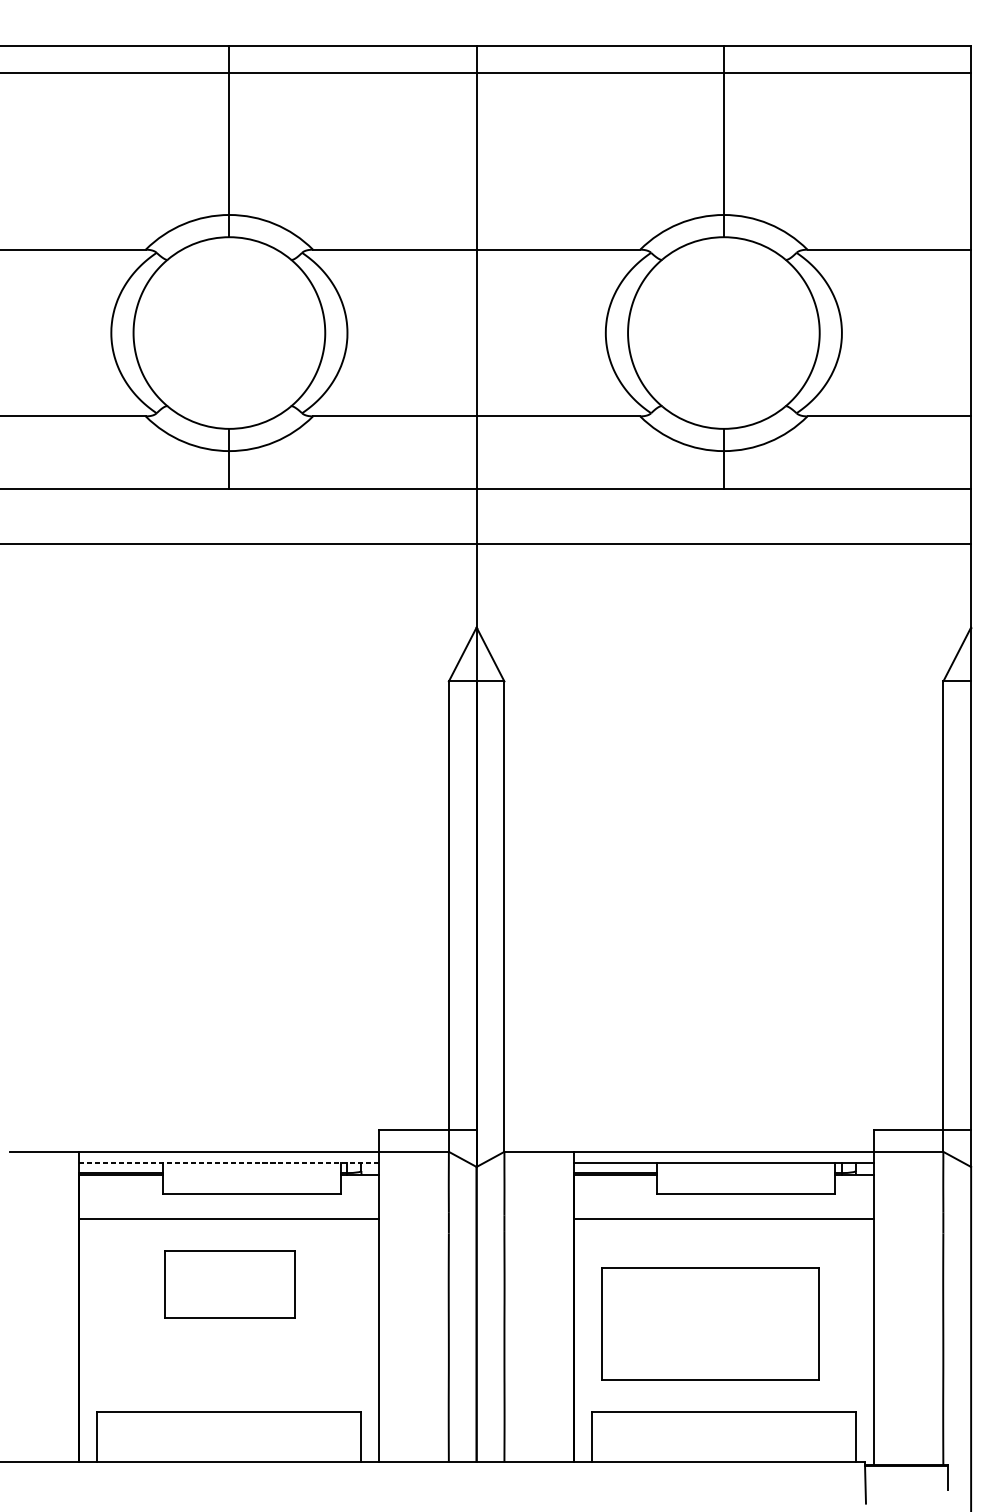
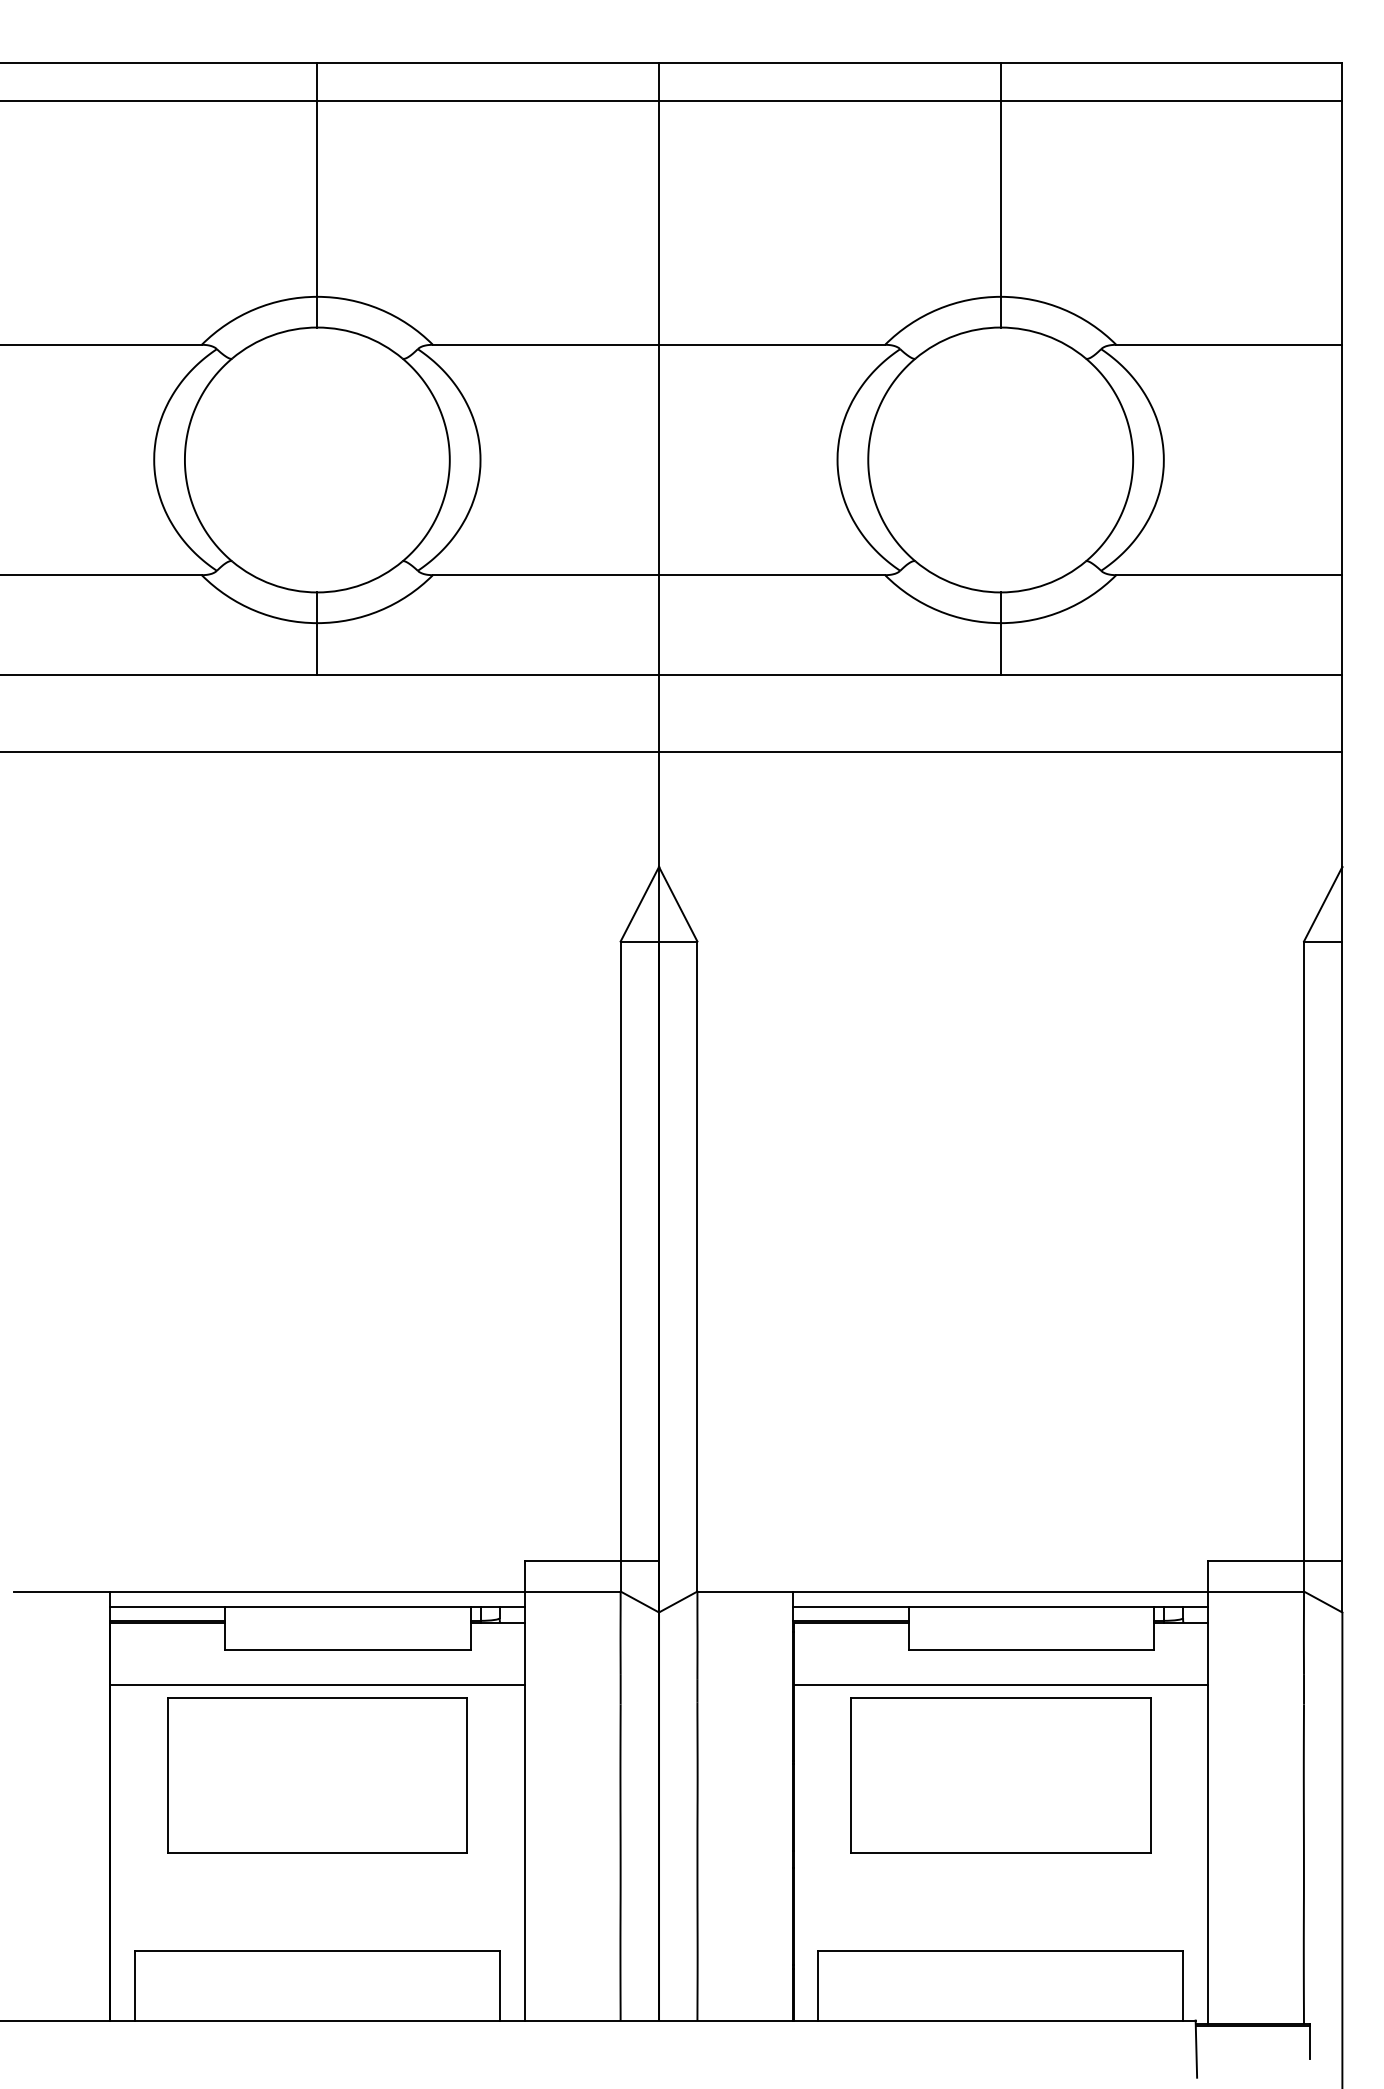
line: (229, 1163) -> (317, 1607), dashed -> solid
part: (229, 1284) -> (317, 1775), size x1.67
part: (709, 1324) -> (1000, 1775), moved

